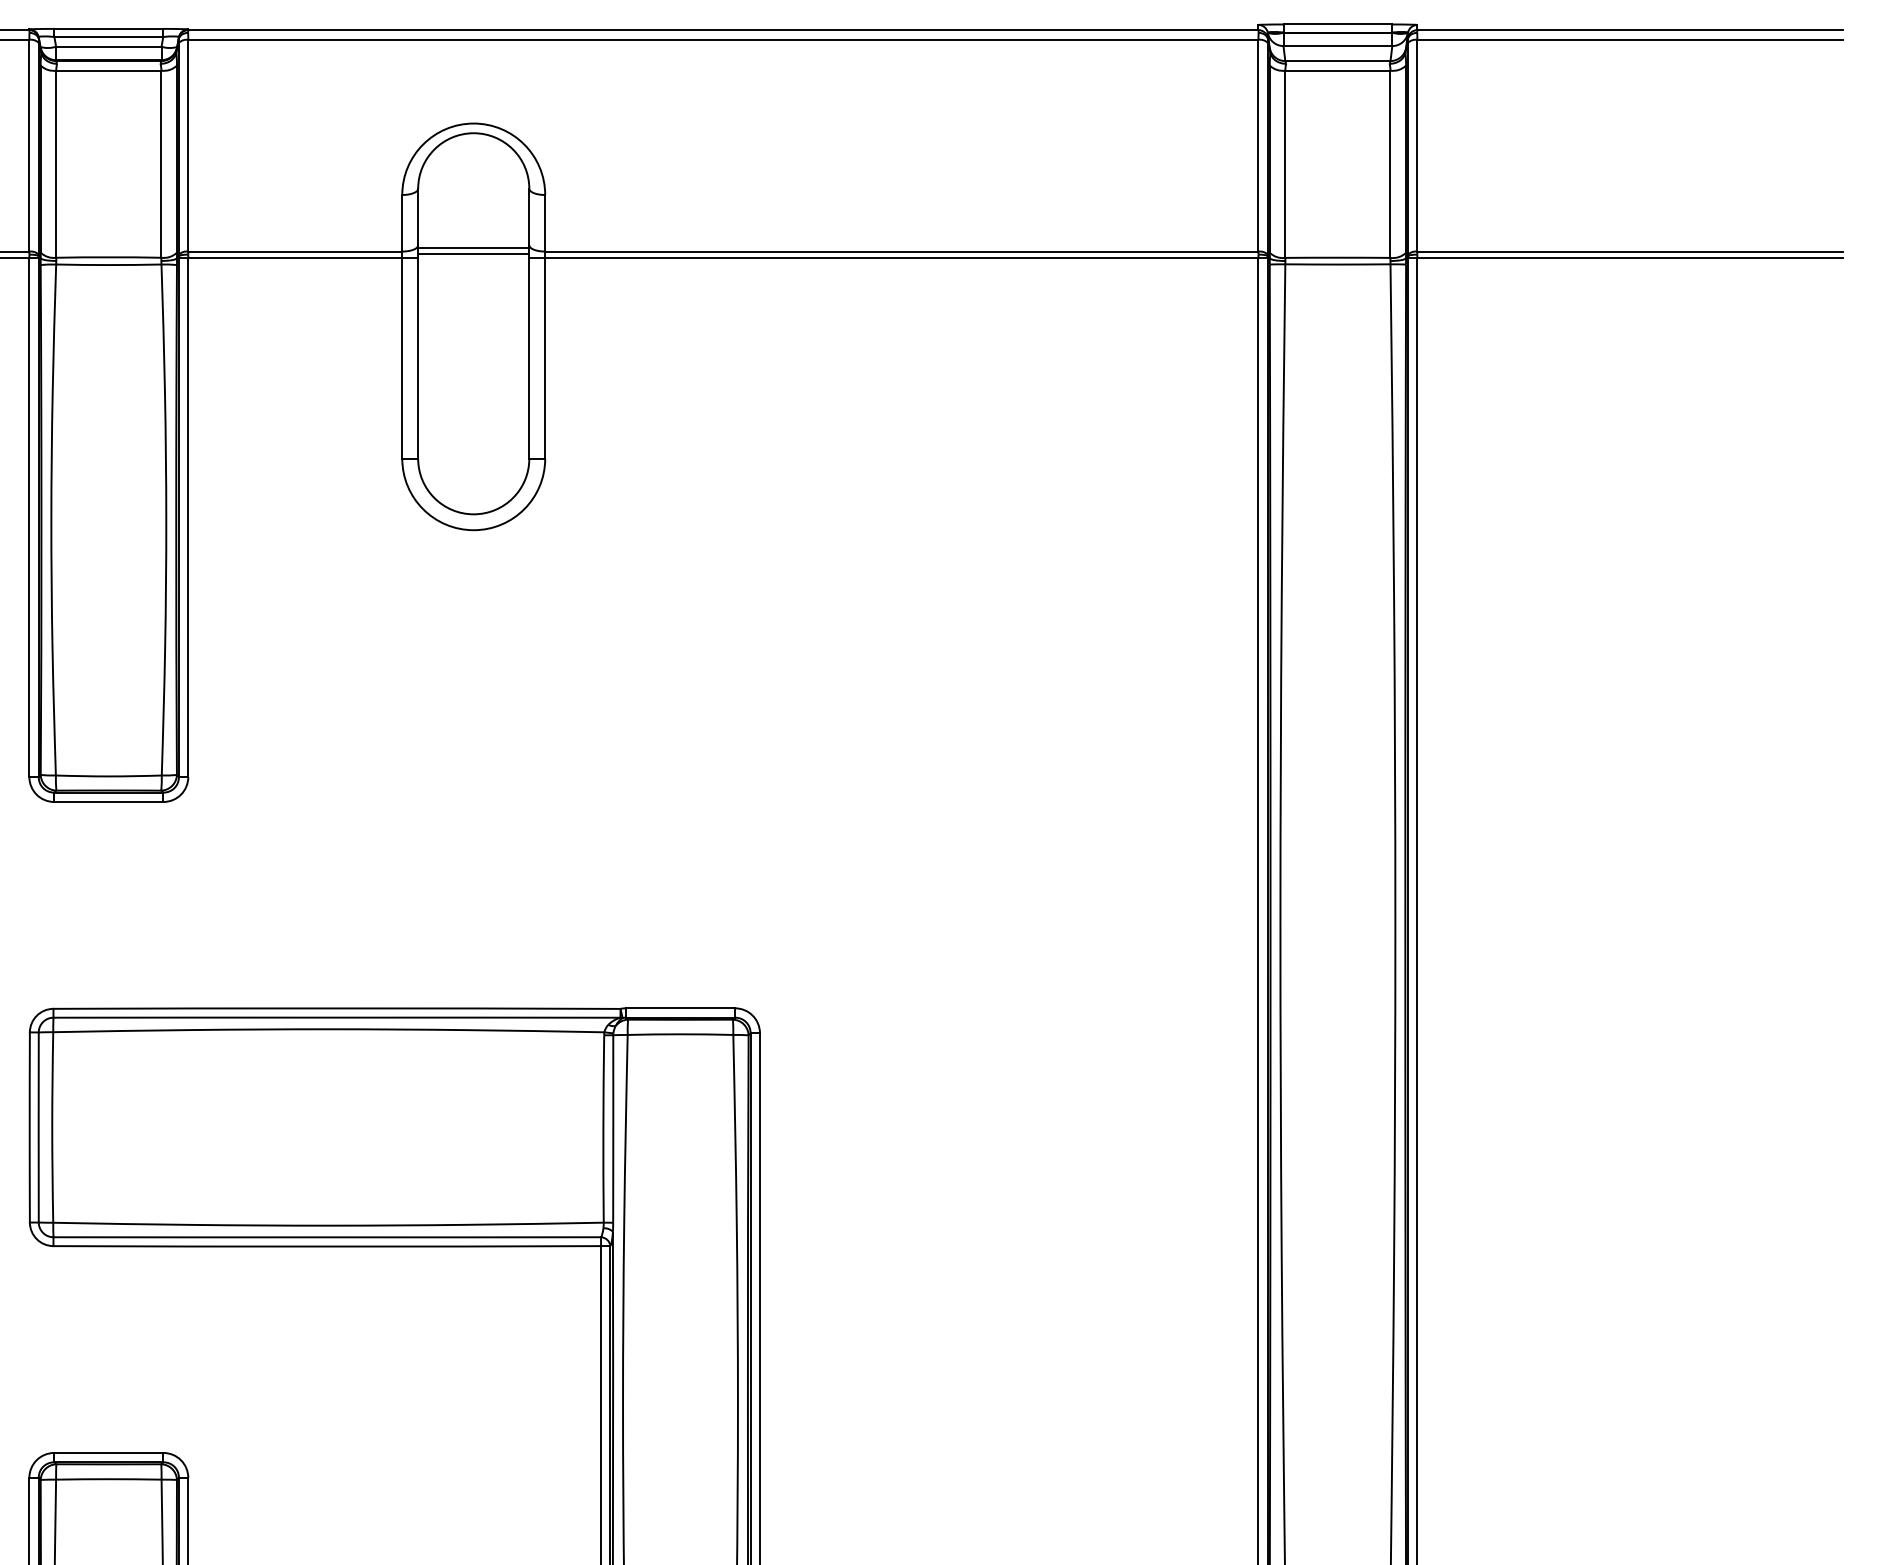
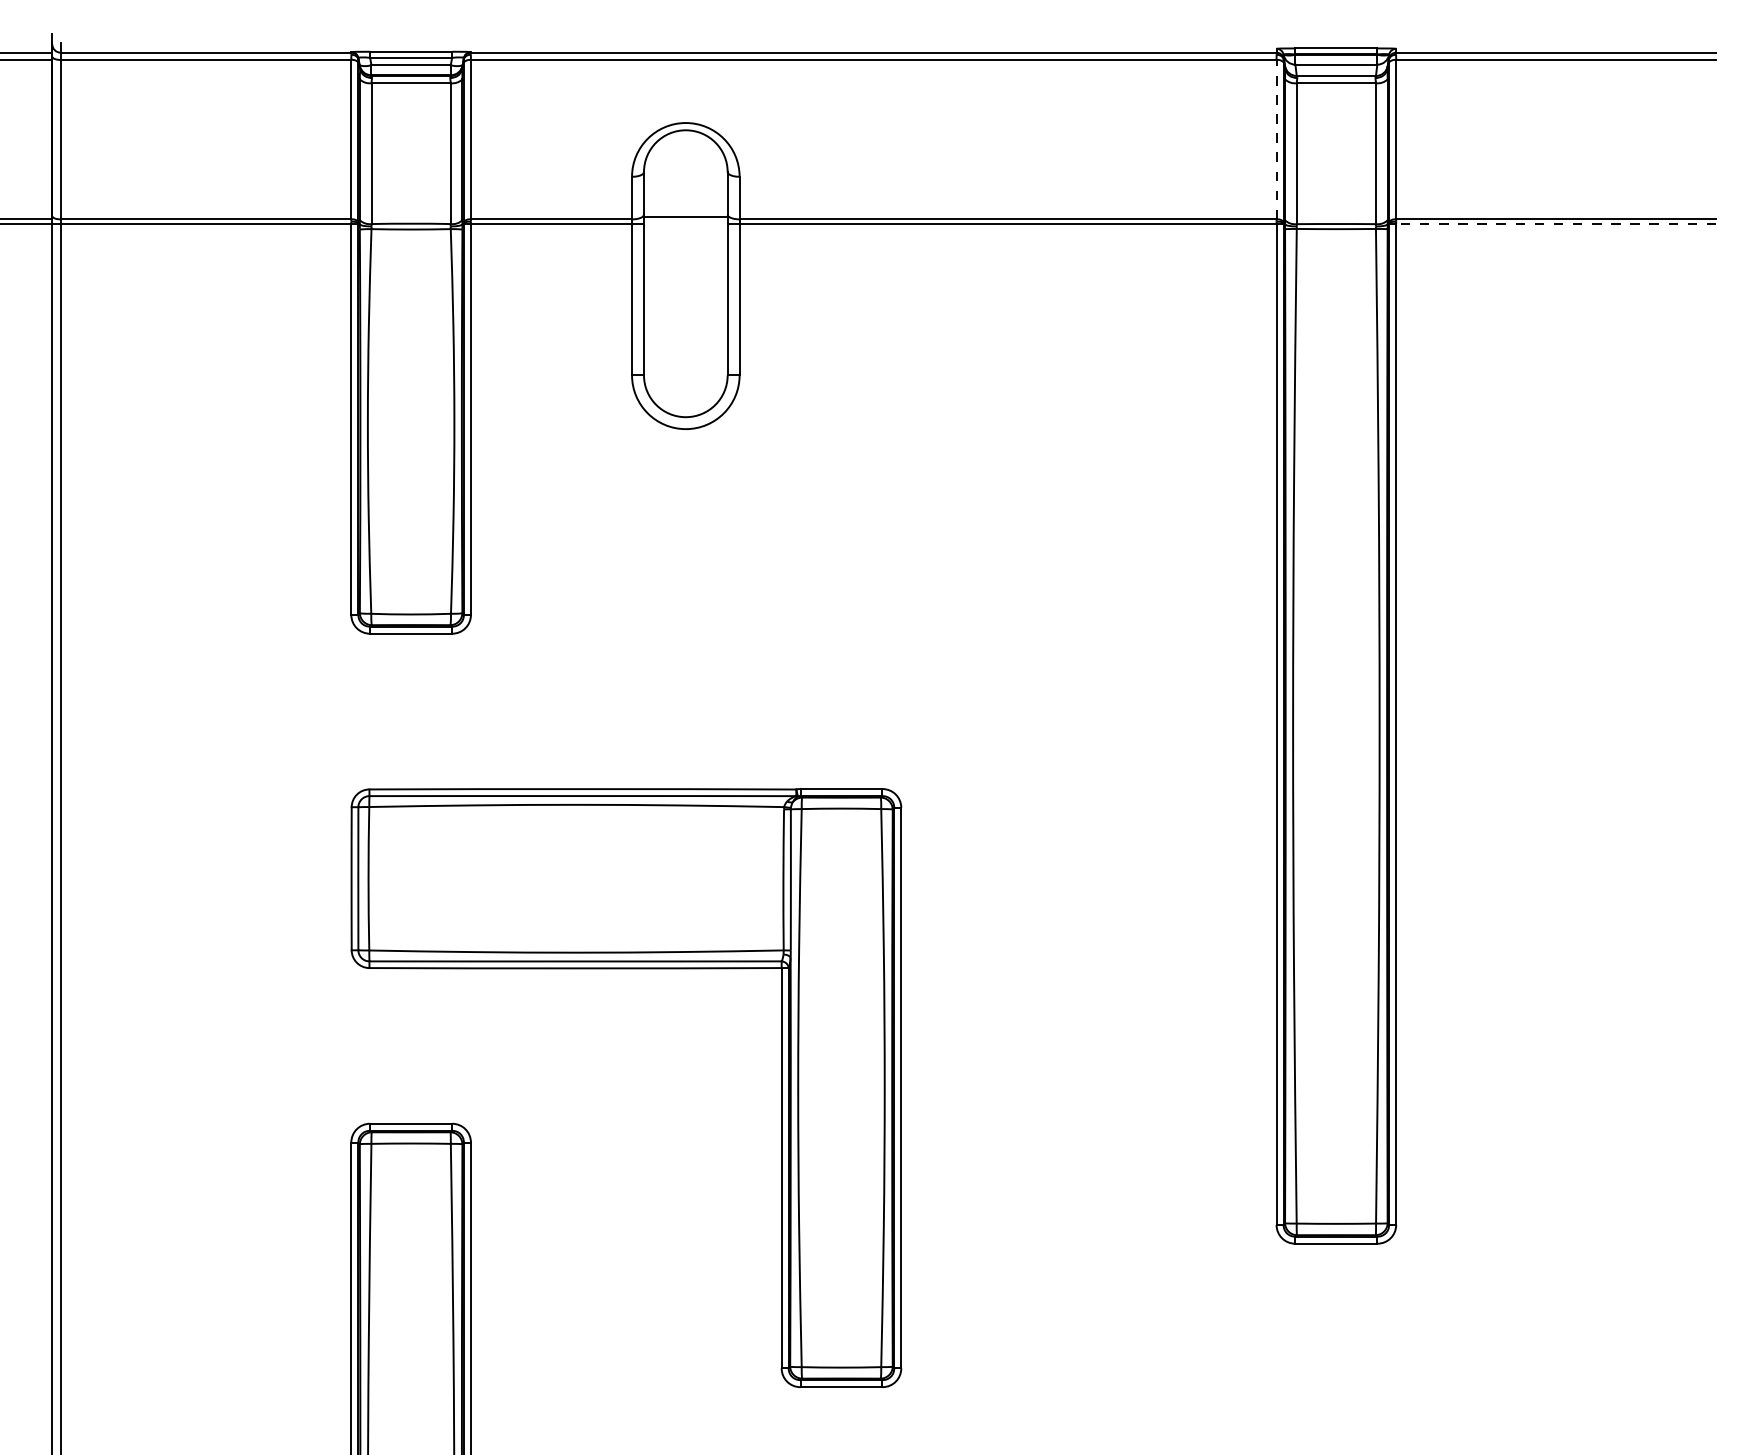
line: (1258, 145) -> (1276, 139), solid -> dashed
line: (473, 254) -> (685, 221), removed
line: (1629, 258) -> (1555, 224), solid -> dashed

